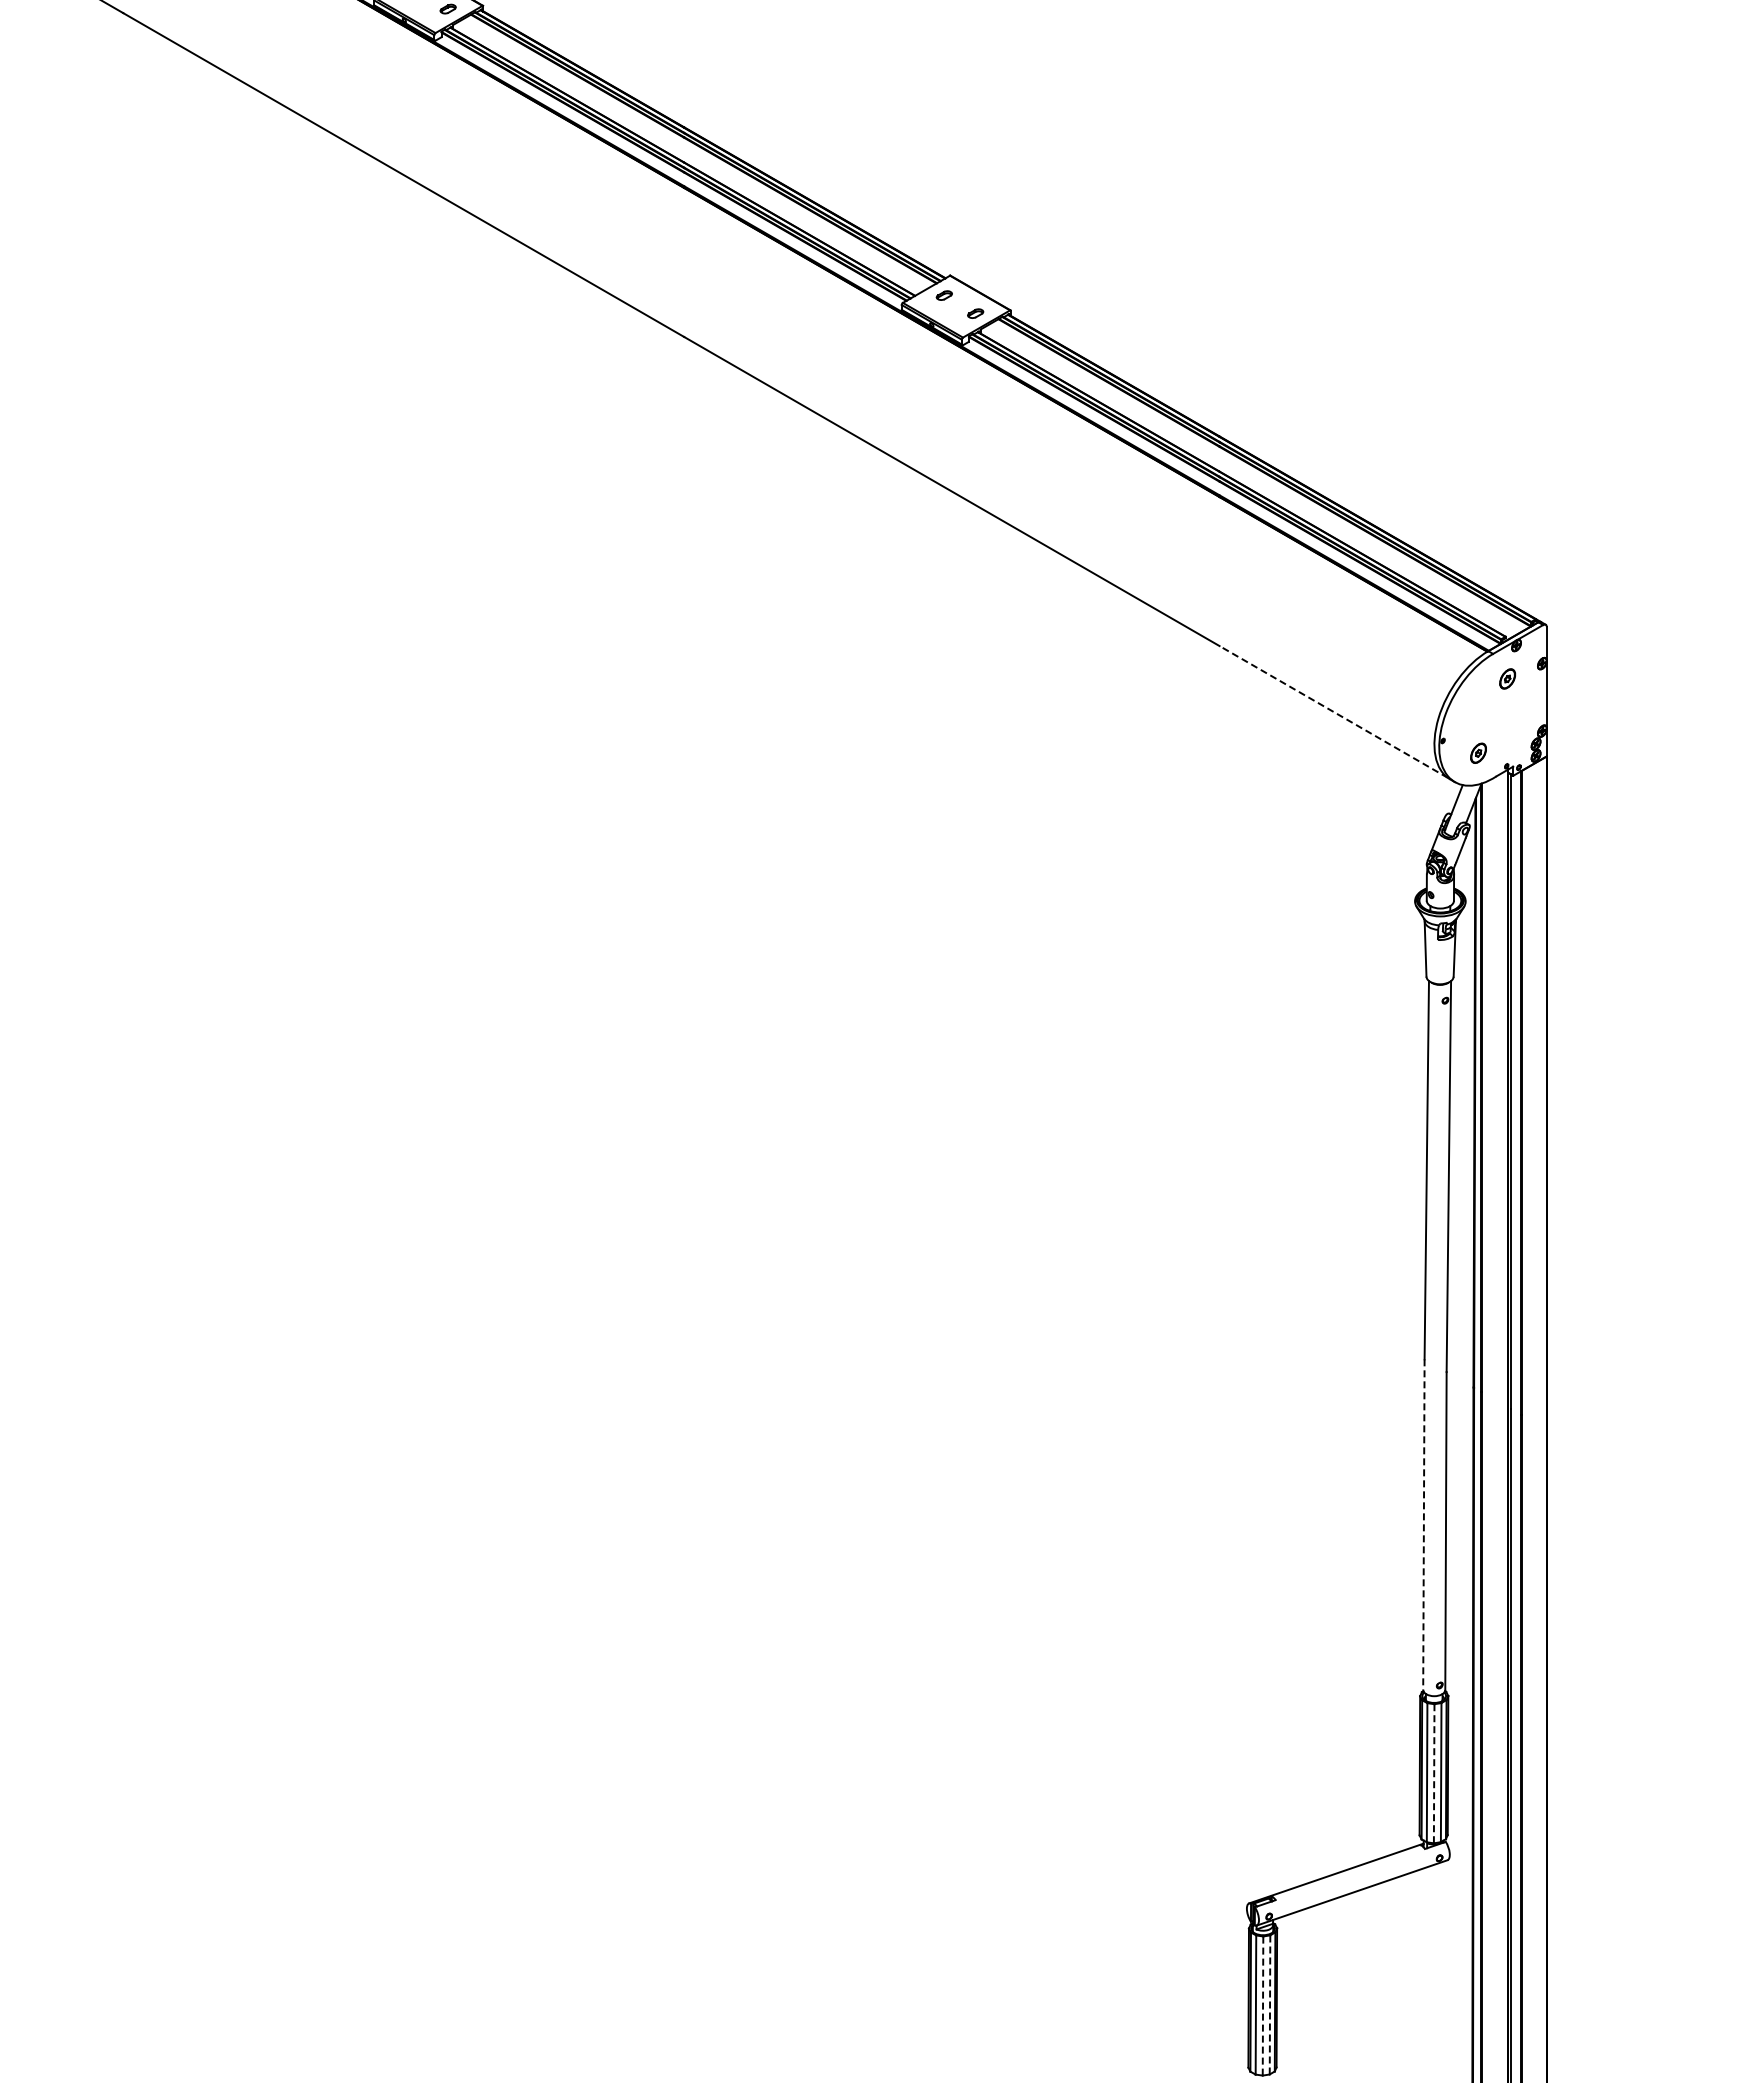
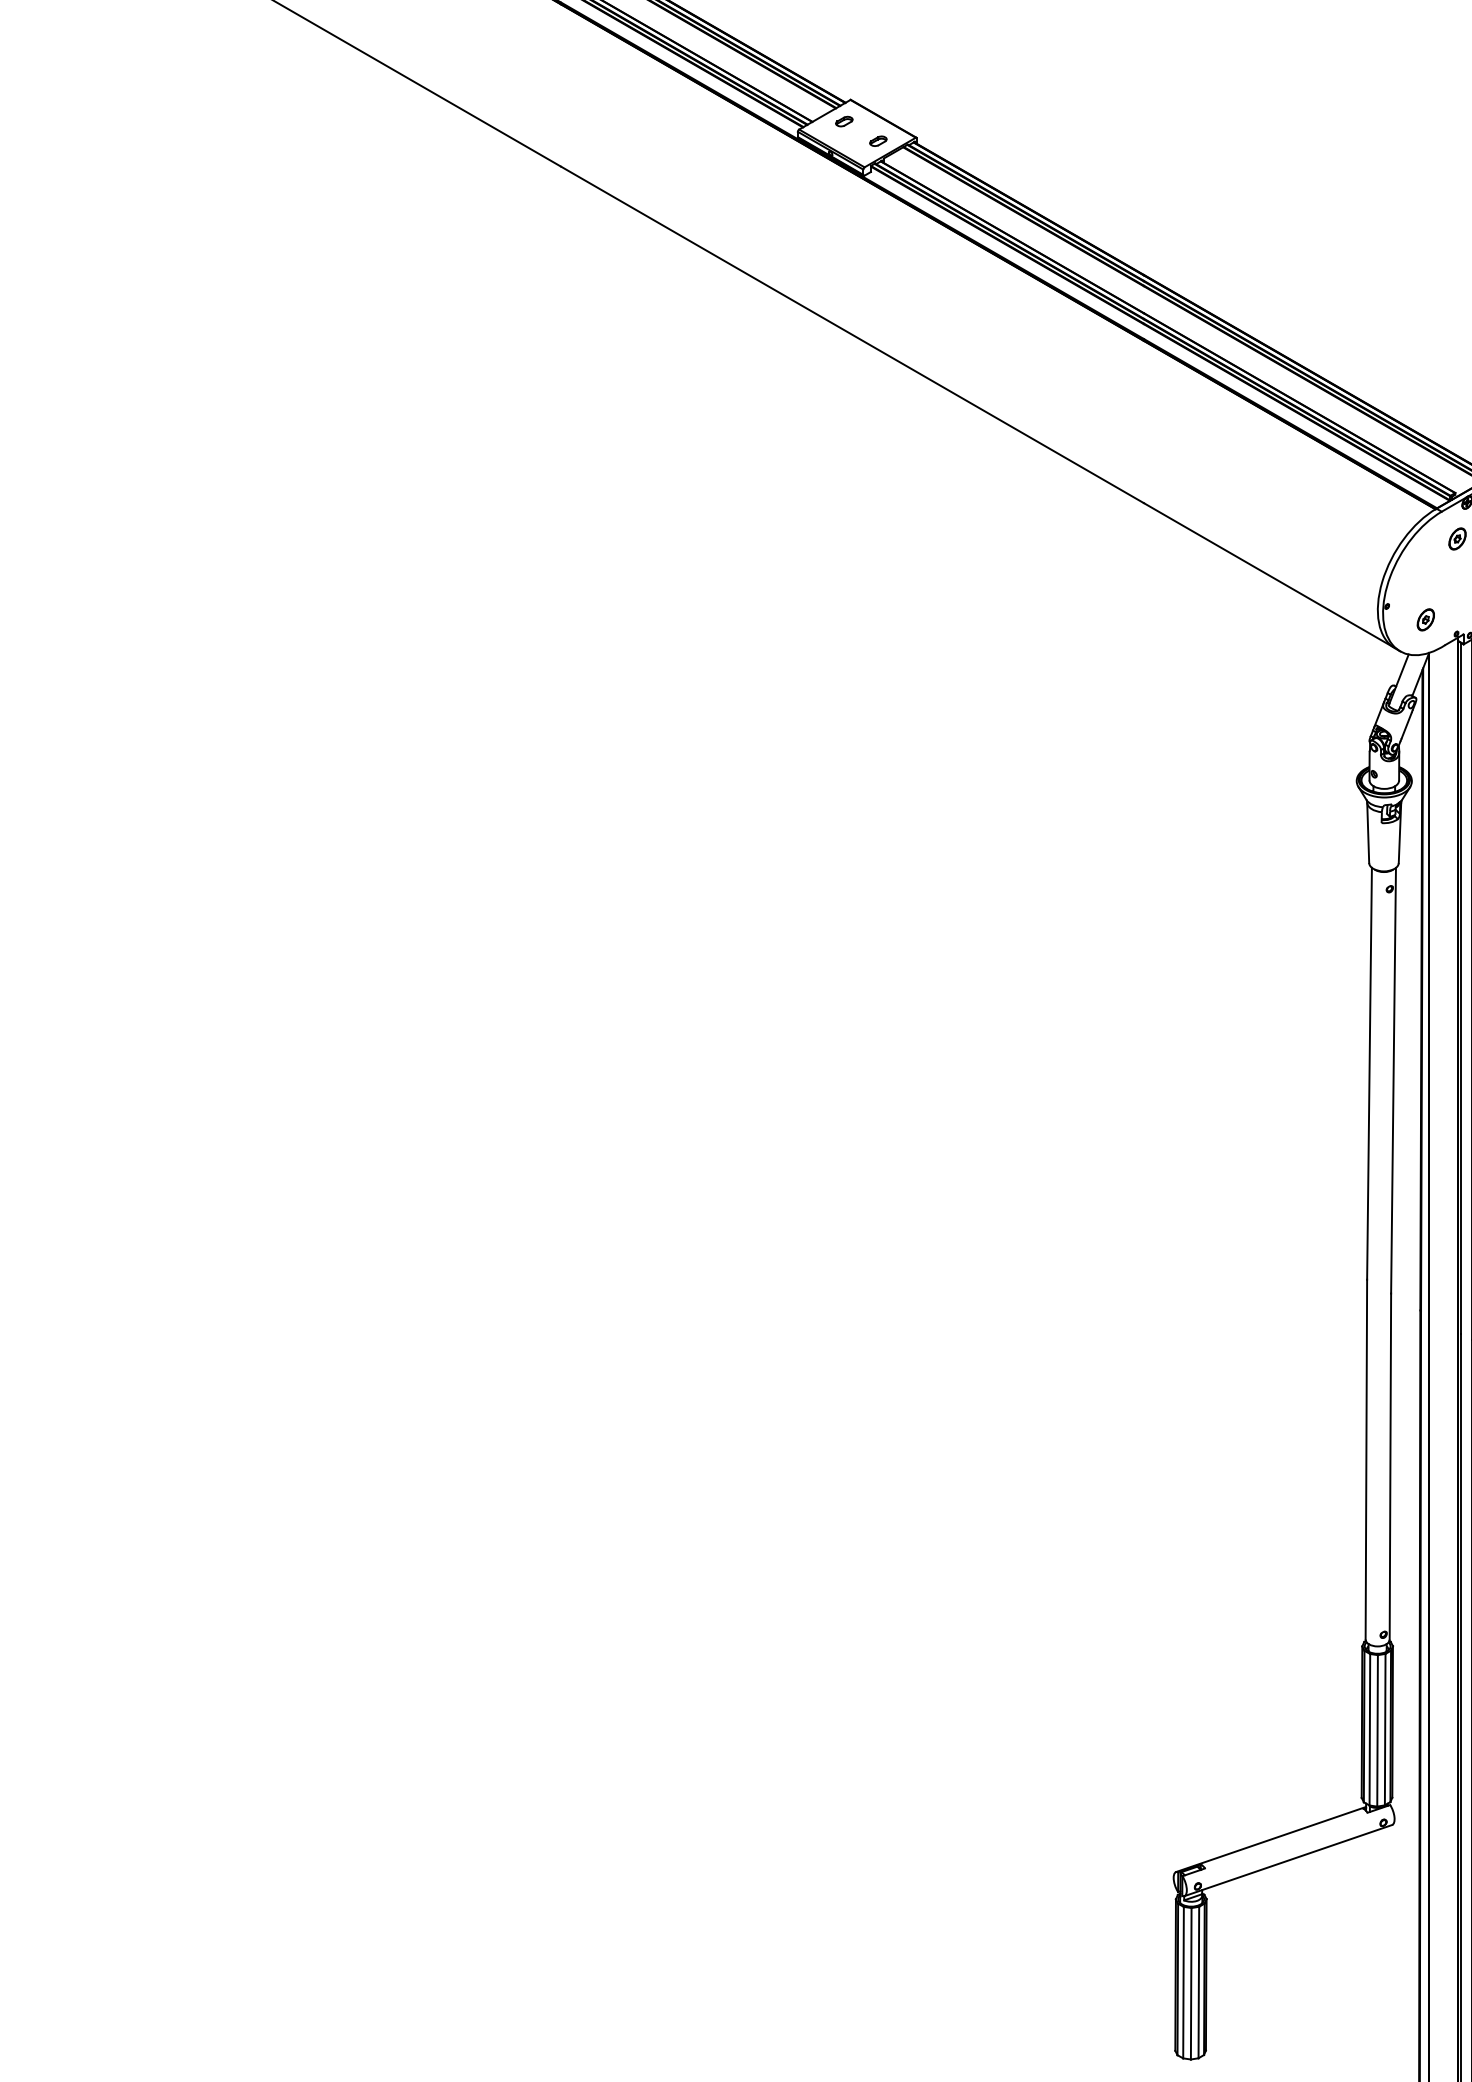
line: (1333, 711) -> (1267, 574), dashed -> solid
line: (1423, 1525) -> (1365, 1460), dashed -> solid
line: (1434, 1773) -> (1377, 1730), dashed -> solid
line: (1270, 2004) -> (1199, 1982), dashed -> solid
line: (1263, 2006) -> (1191, 1984), dashed -> solid

